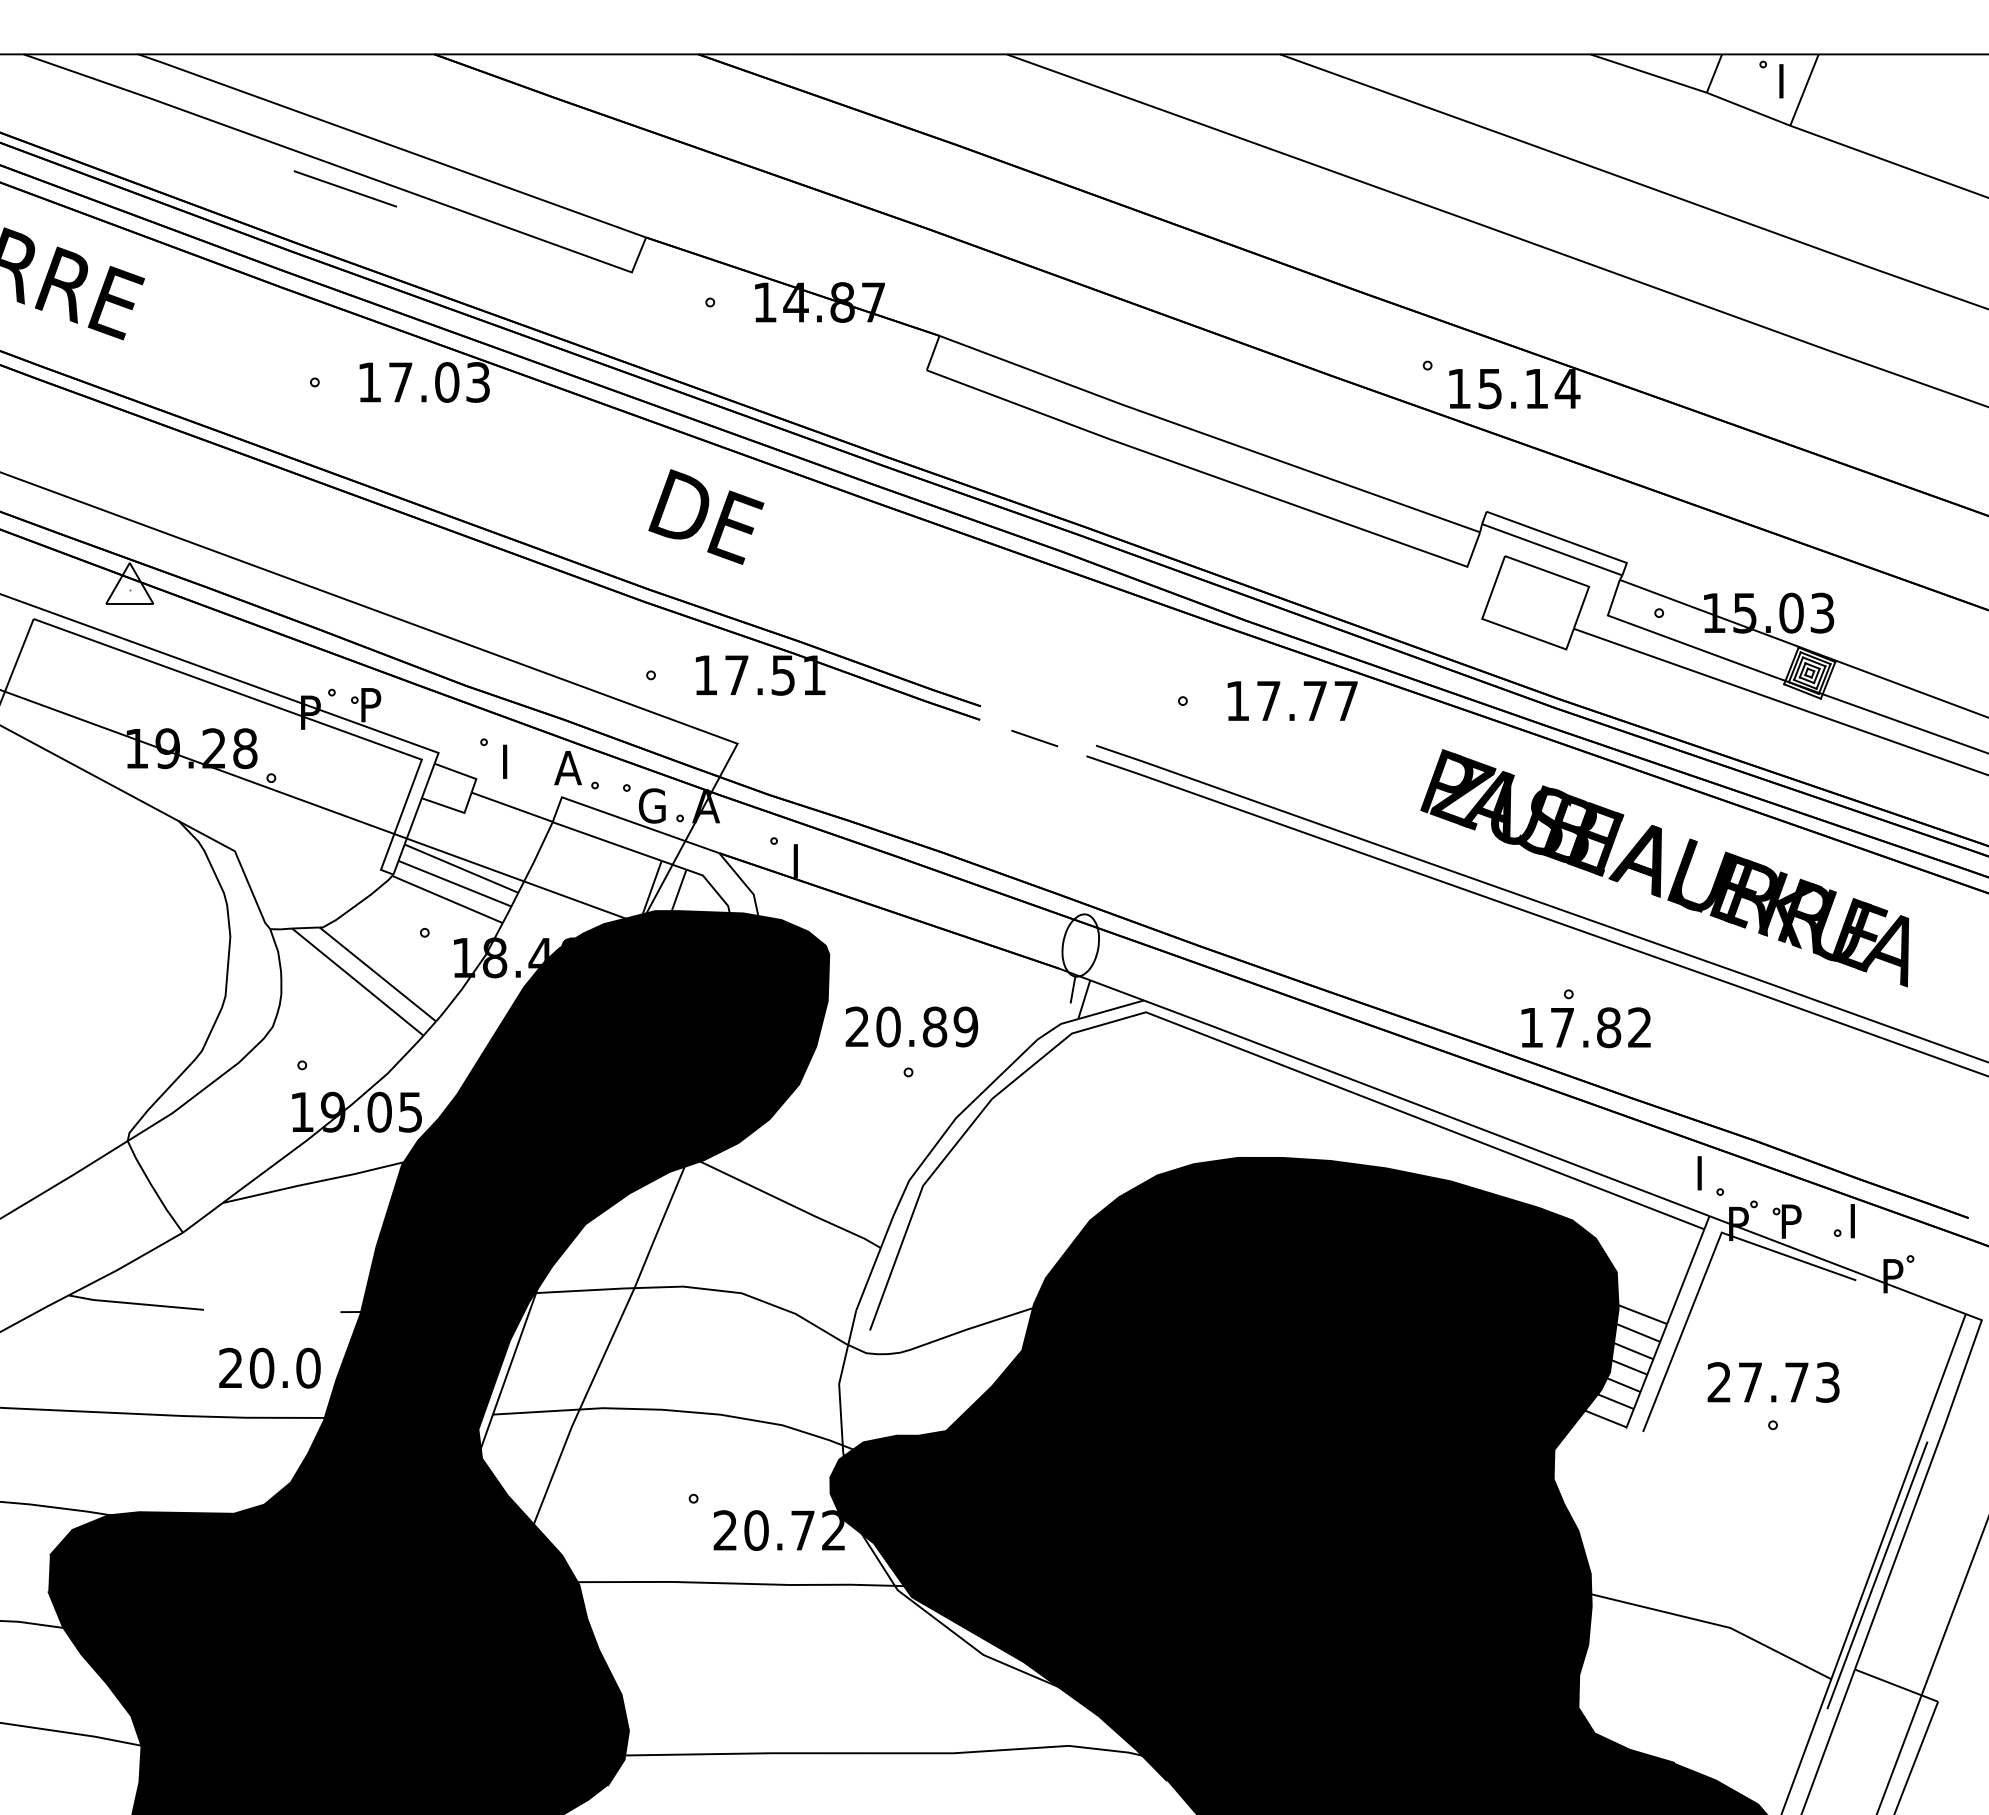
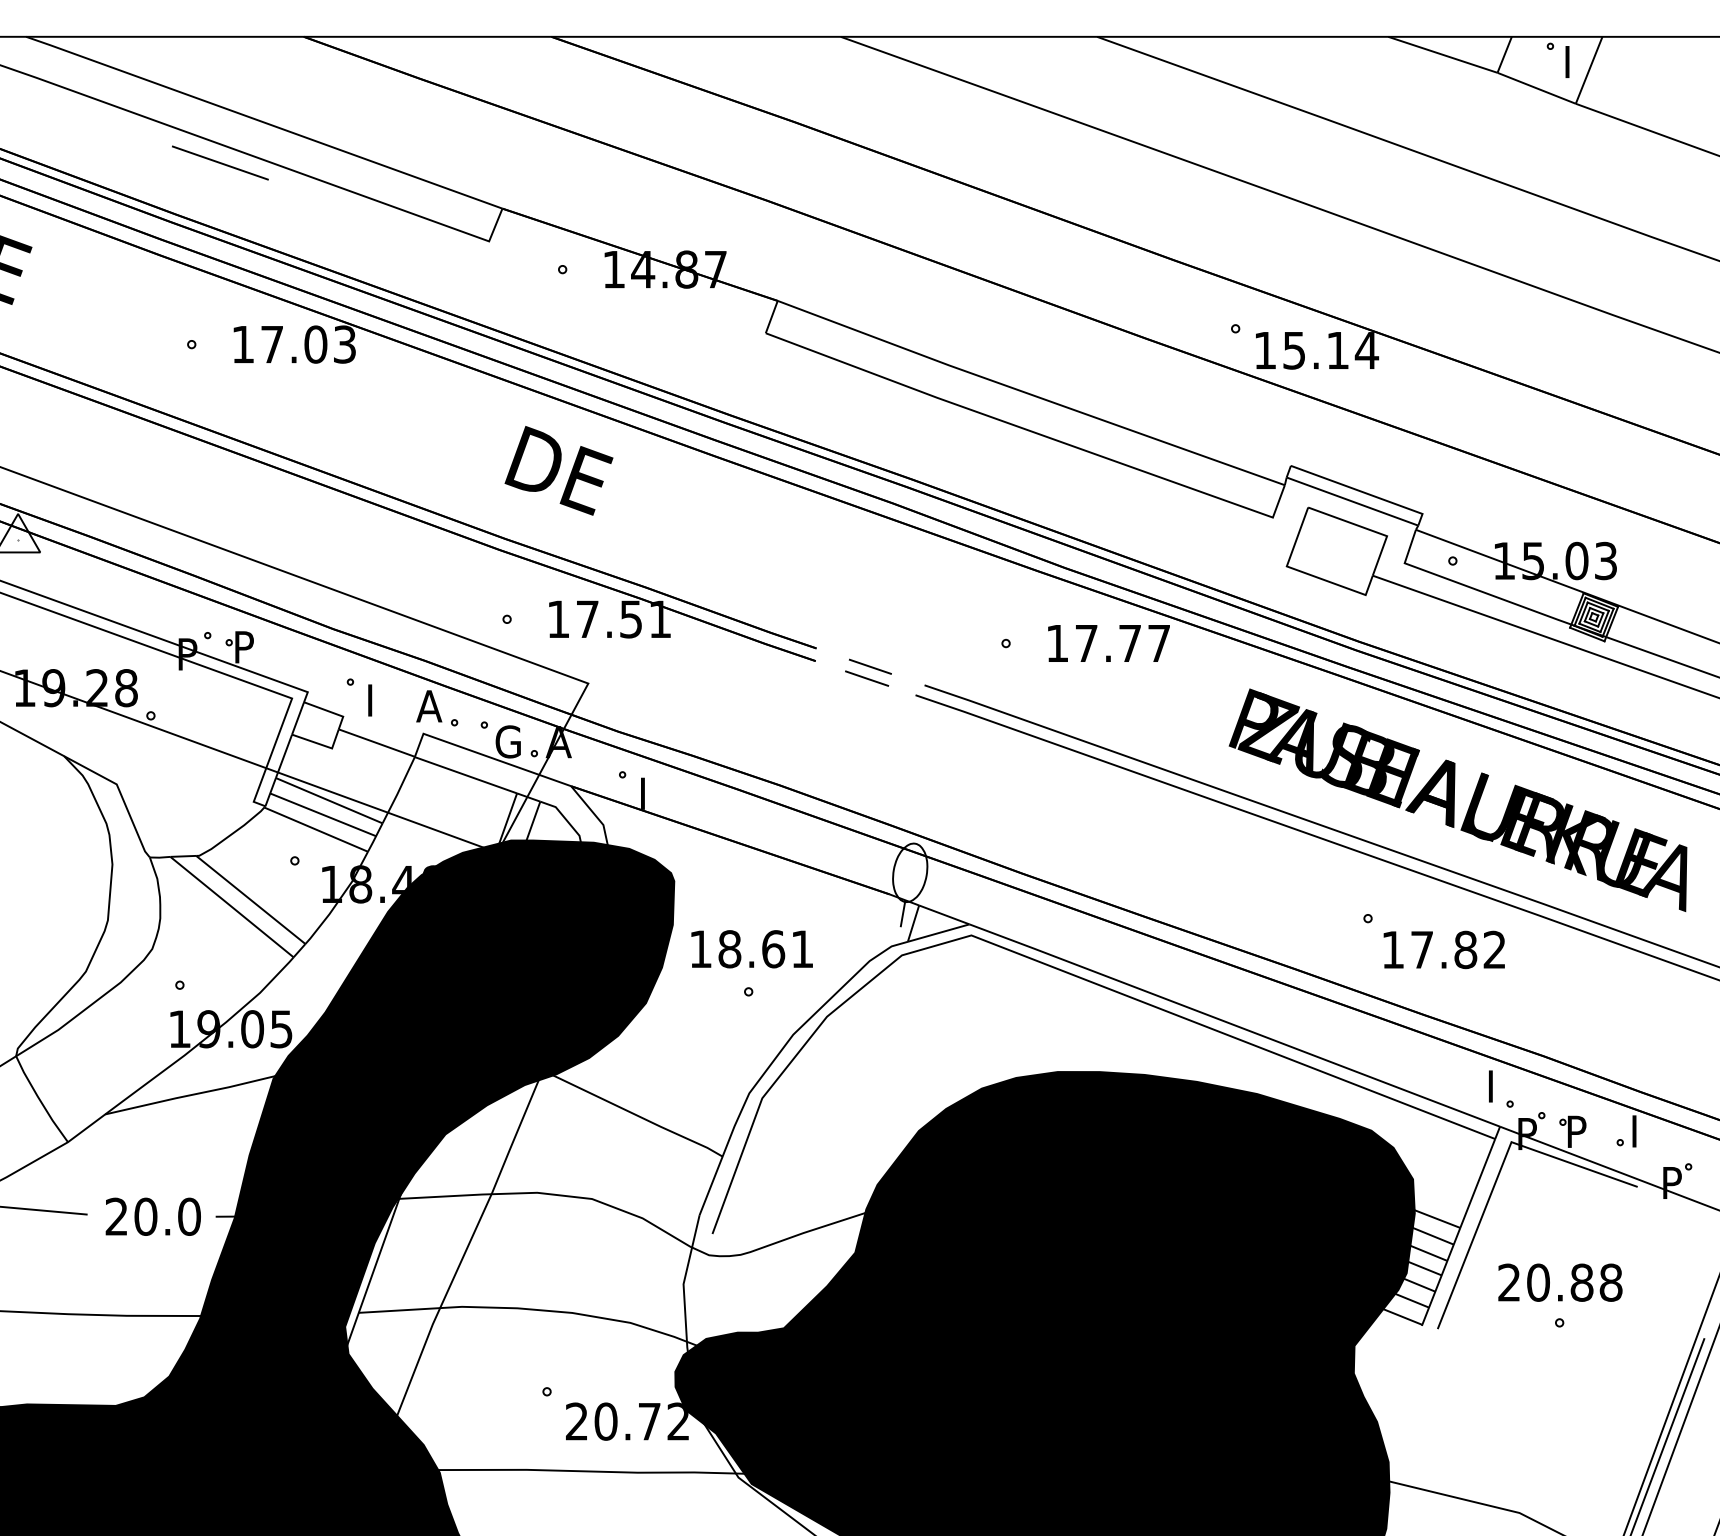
line: (1038, 725) -> (870, 666), added
text: (911, 1026) -> (751, 948), 20.89 -> 18.61
text: (1585, 1027) -> (1443, 949), moved
text: (269, 1367) -> (152, 1216), moved
text: (1789, 1382) -> (1575, 1282), 27.73 -> 20.88

